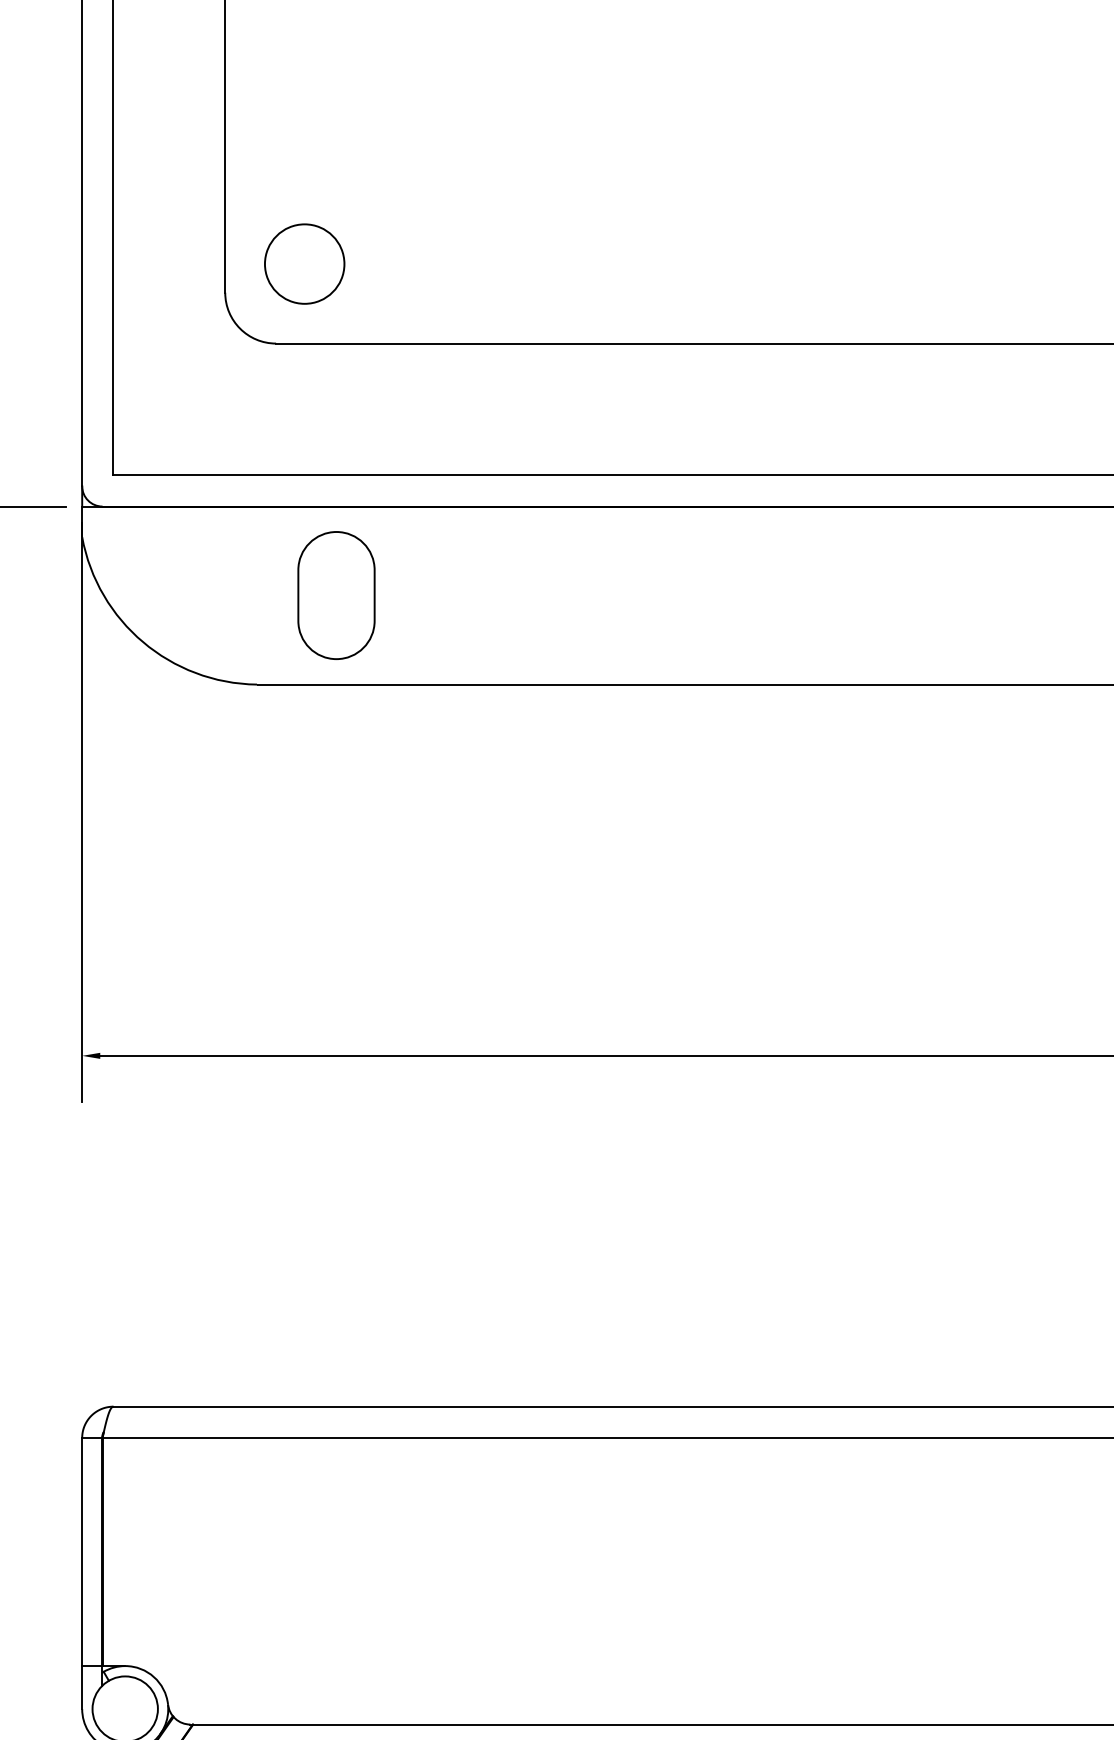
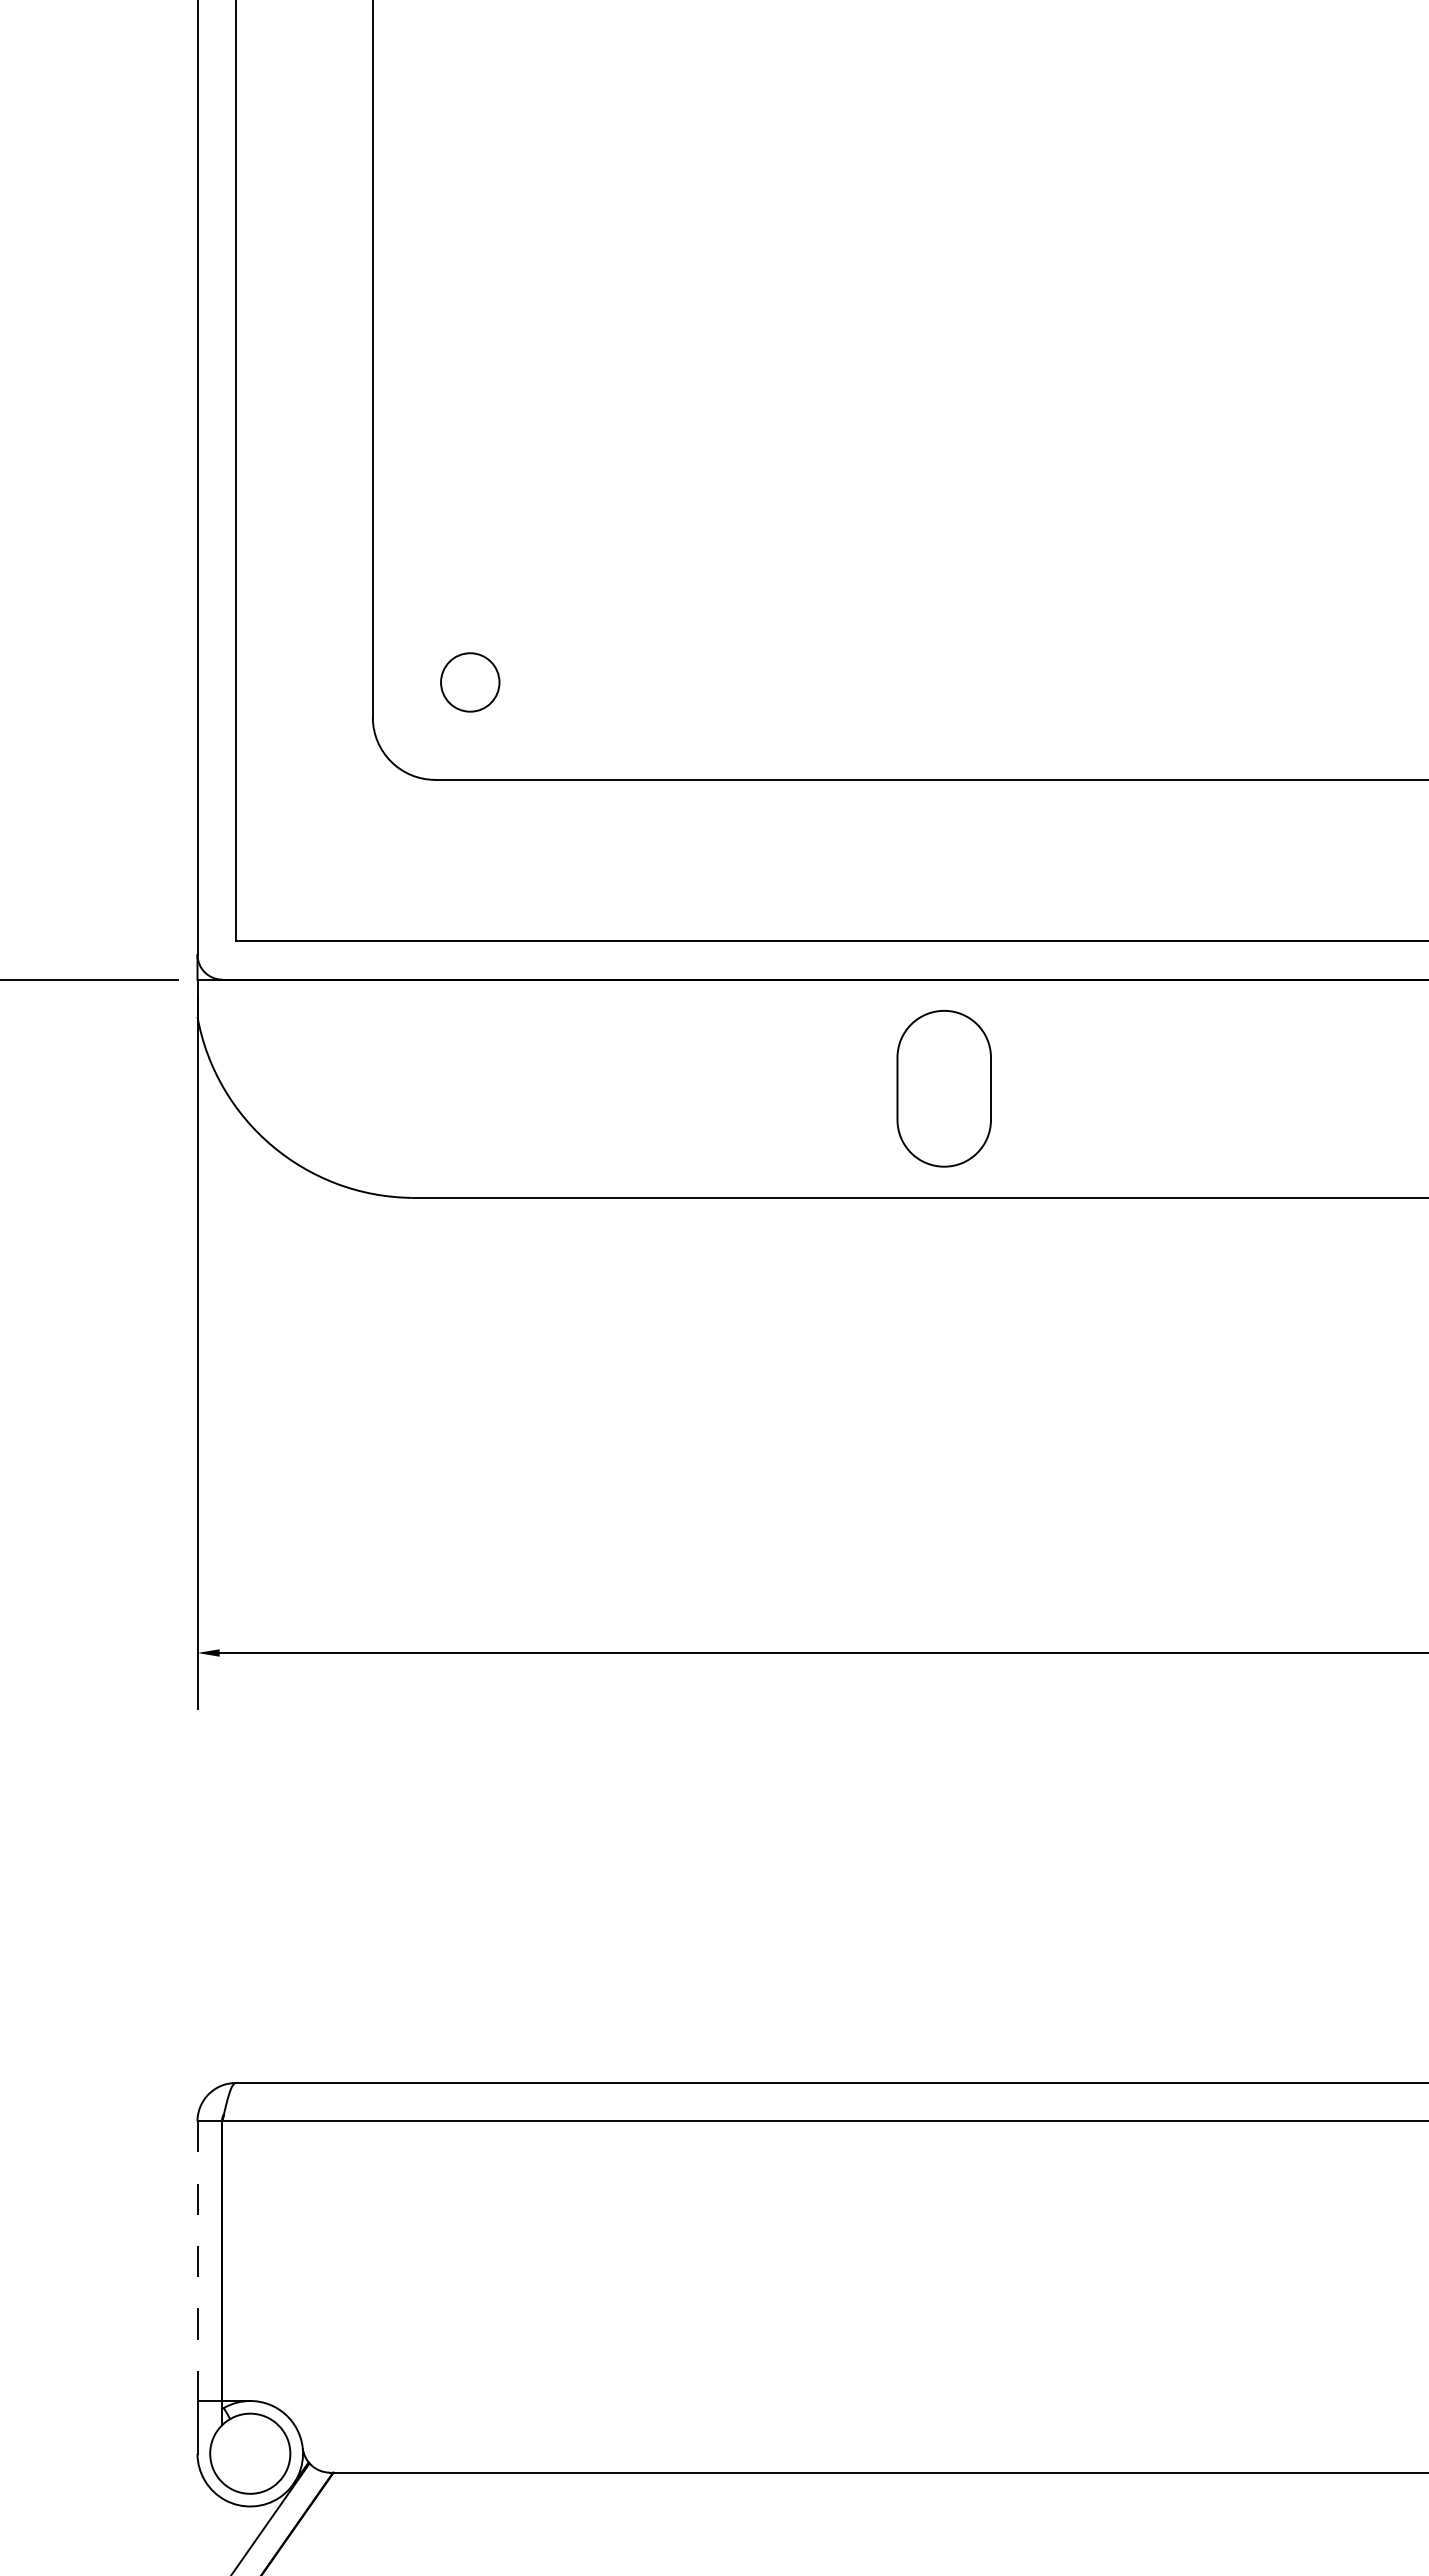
circle: (304, 264) -> (469, 682), size x0.6
part: (335, 595) -> (943, 1088), moved
line: (82, 1552) -> (197, 2261), solid -> dashed

